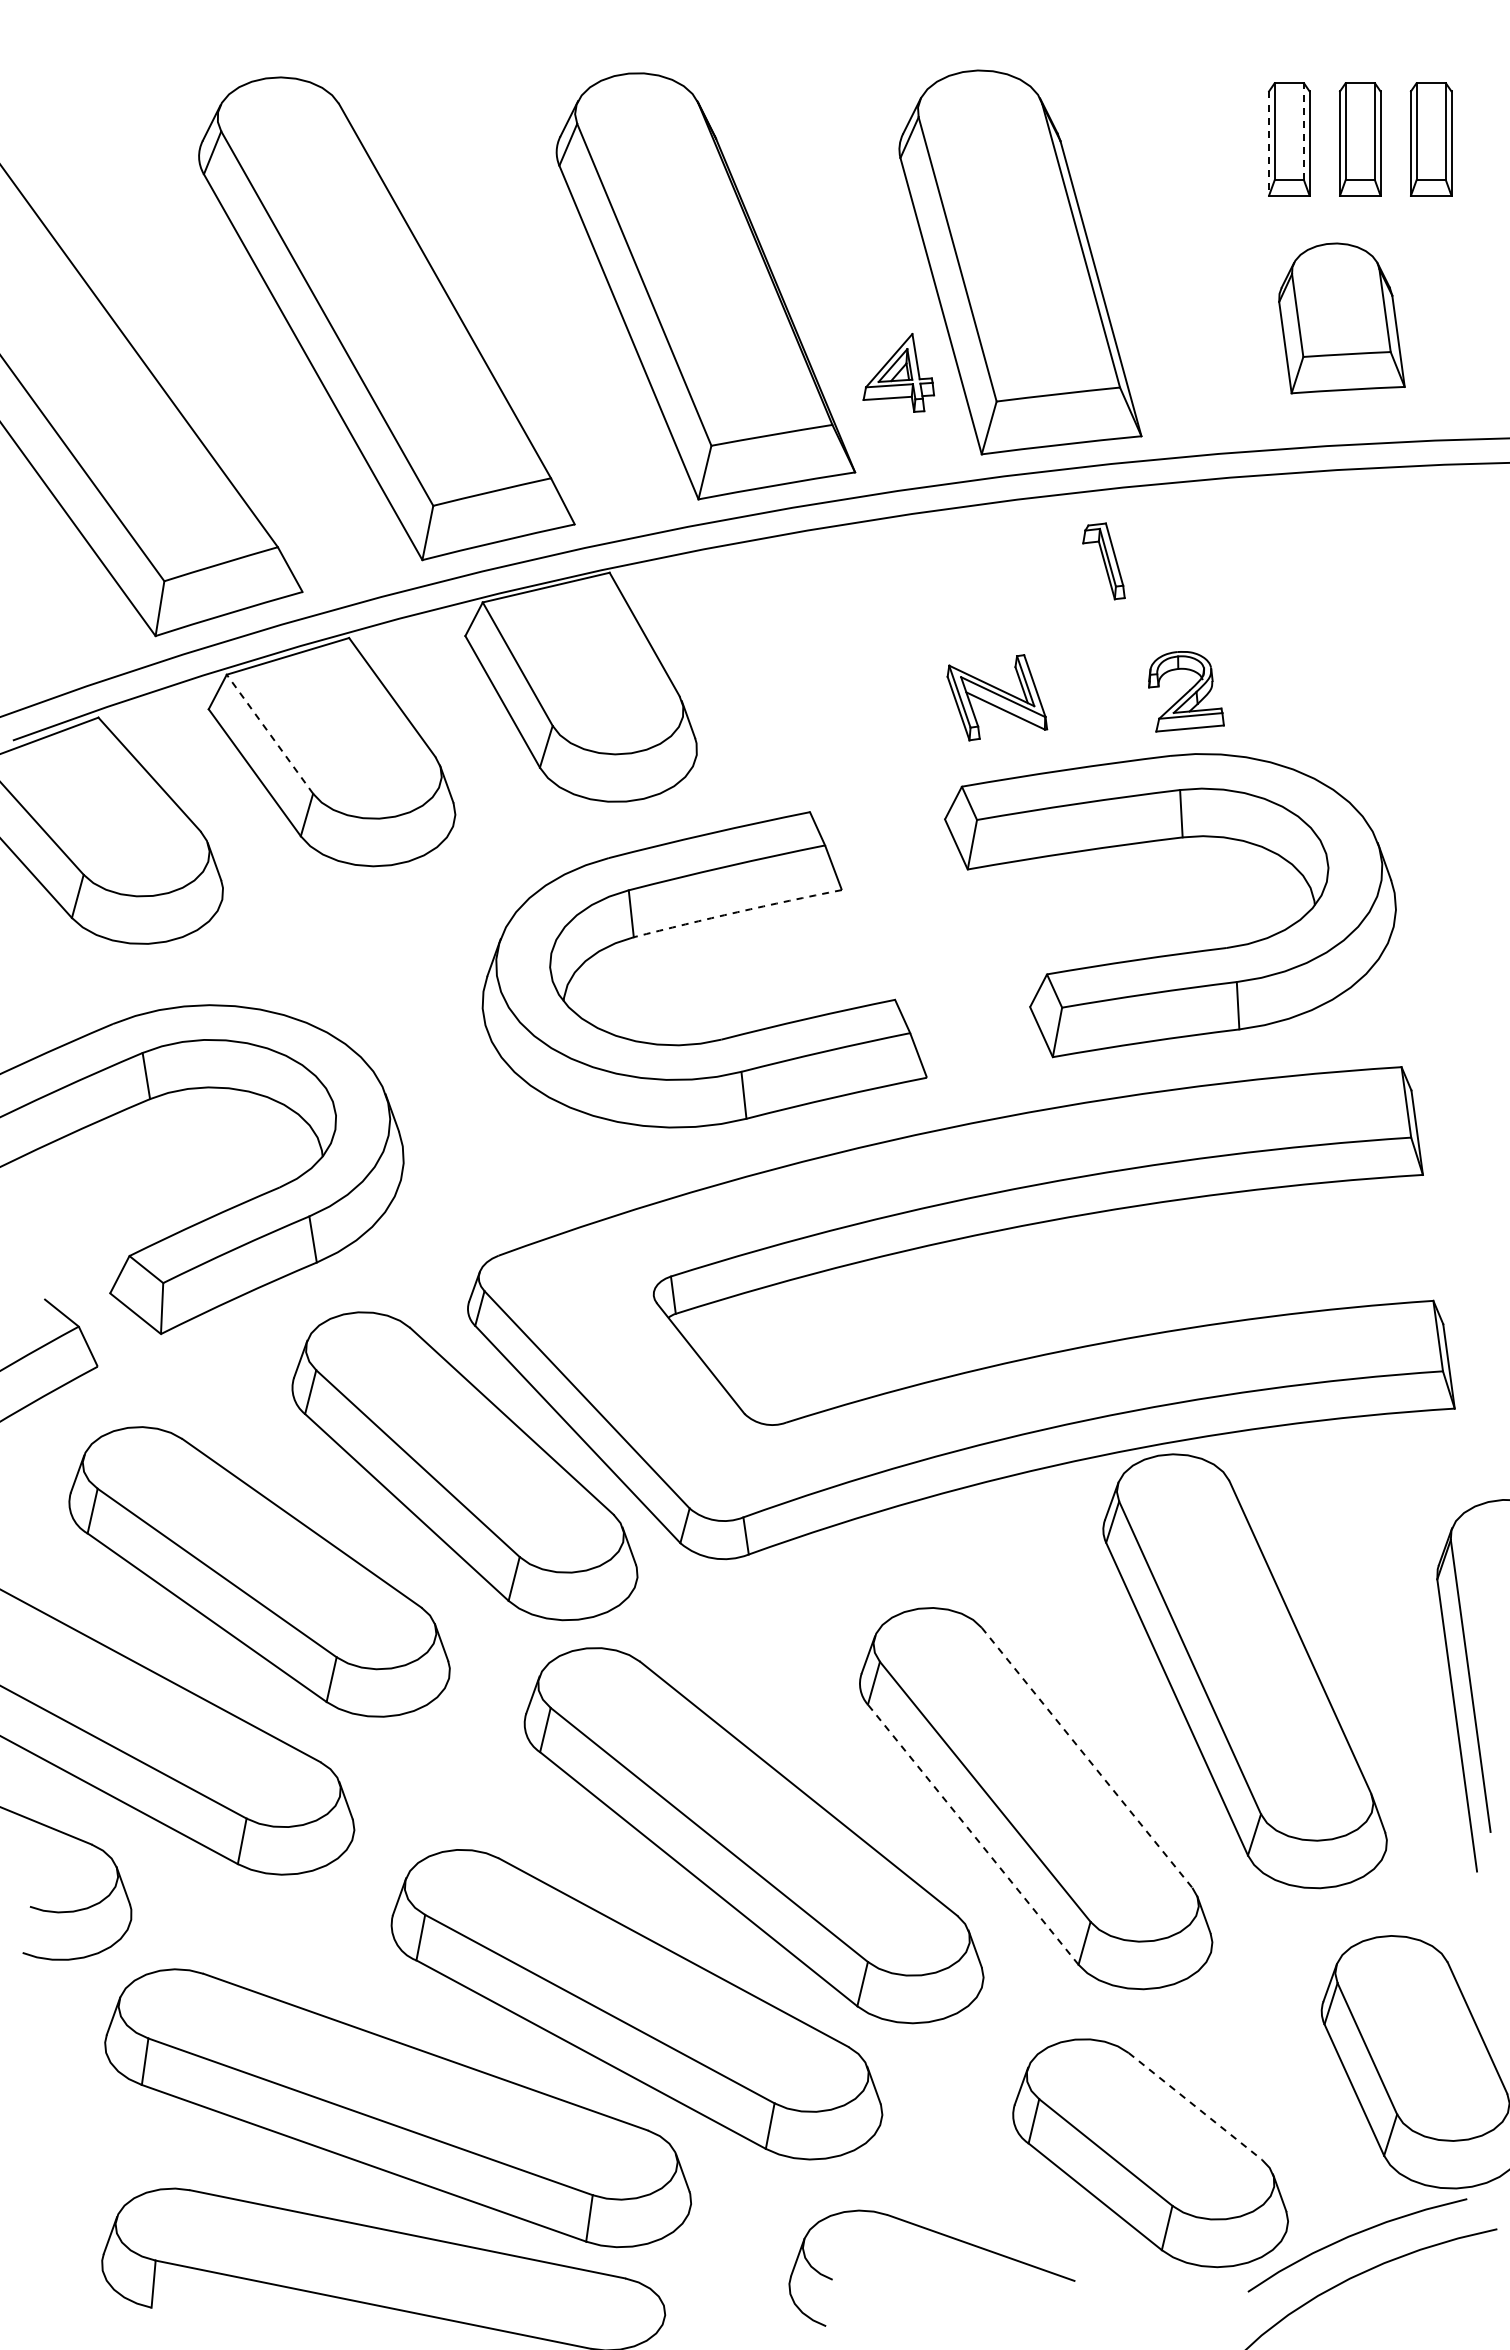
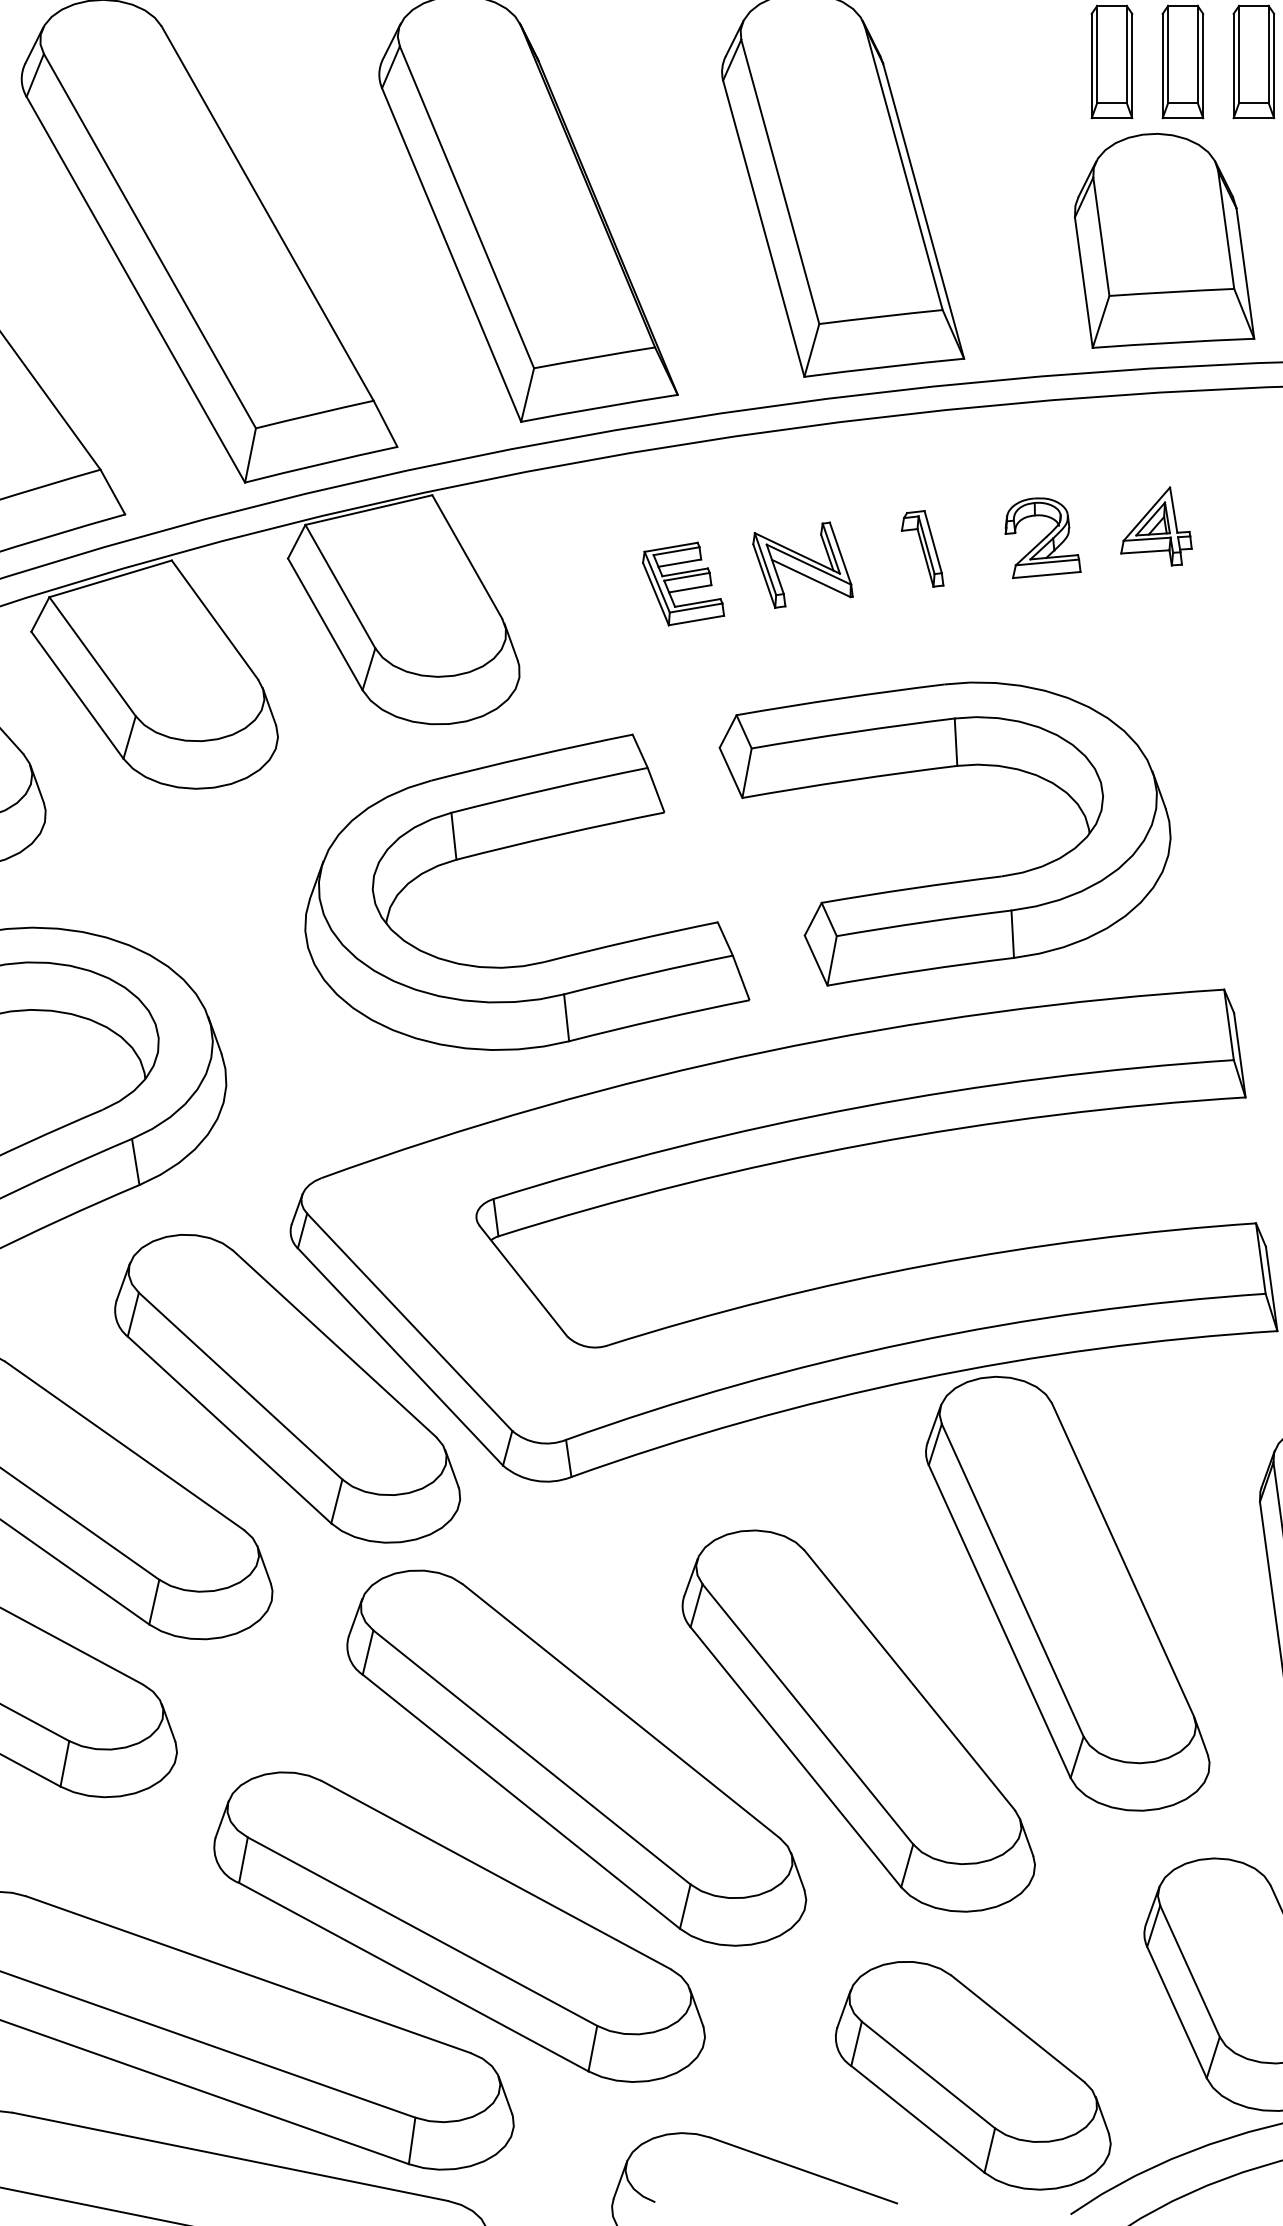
line: (1304, 131) -> (1127, 54), dashed -> solid
line: (1269, 144) -> (1092, 67), dashed -> solid
part: (1341, 318) -> (1164, 241), size x1.43
part: (898, 372) -> (1156, 526), moved
part: (1103, 561) -> (922, 549), moved
part: (860, 661) -> (683, 584), added
part: (1186, 691) -> (1043, 538), moved
part: (997, 697) -> (803, 565), moved
line: (269, 734) -> (92, 657), dashed -> solid
arc: (737, 912) -> (560, 835), dashed -> solid
part: (1174, 953) -> (949, 882), moved
line: (1087, 1758) -> (910, 1681), dashed -> solid
line: (972, 1834) -> (795, 1757), dashed -> solid
line: (1195, 2106) -> (1018, 2029), dashed -> solid

